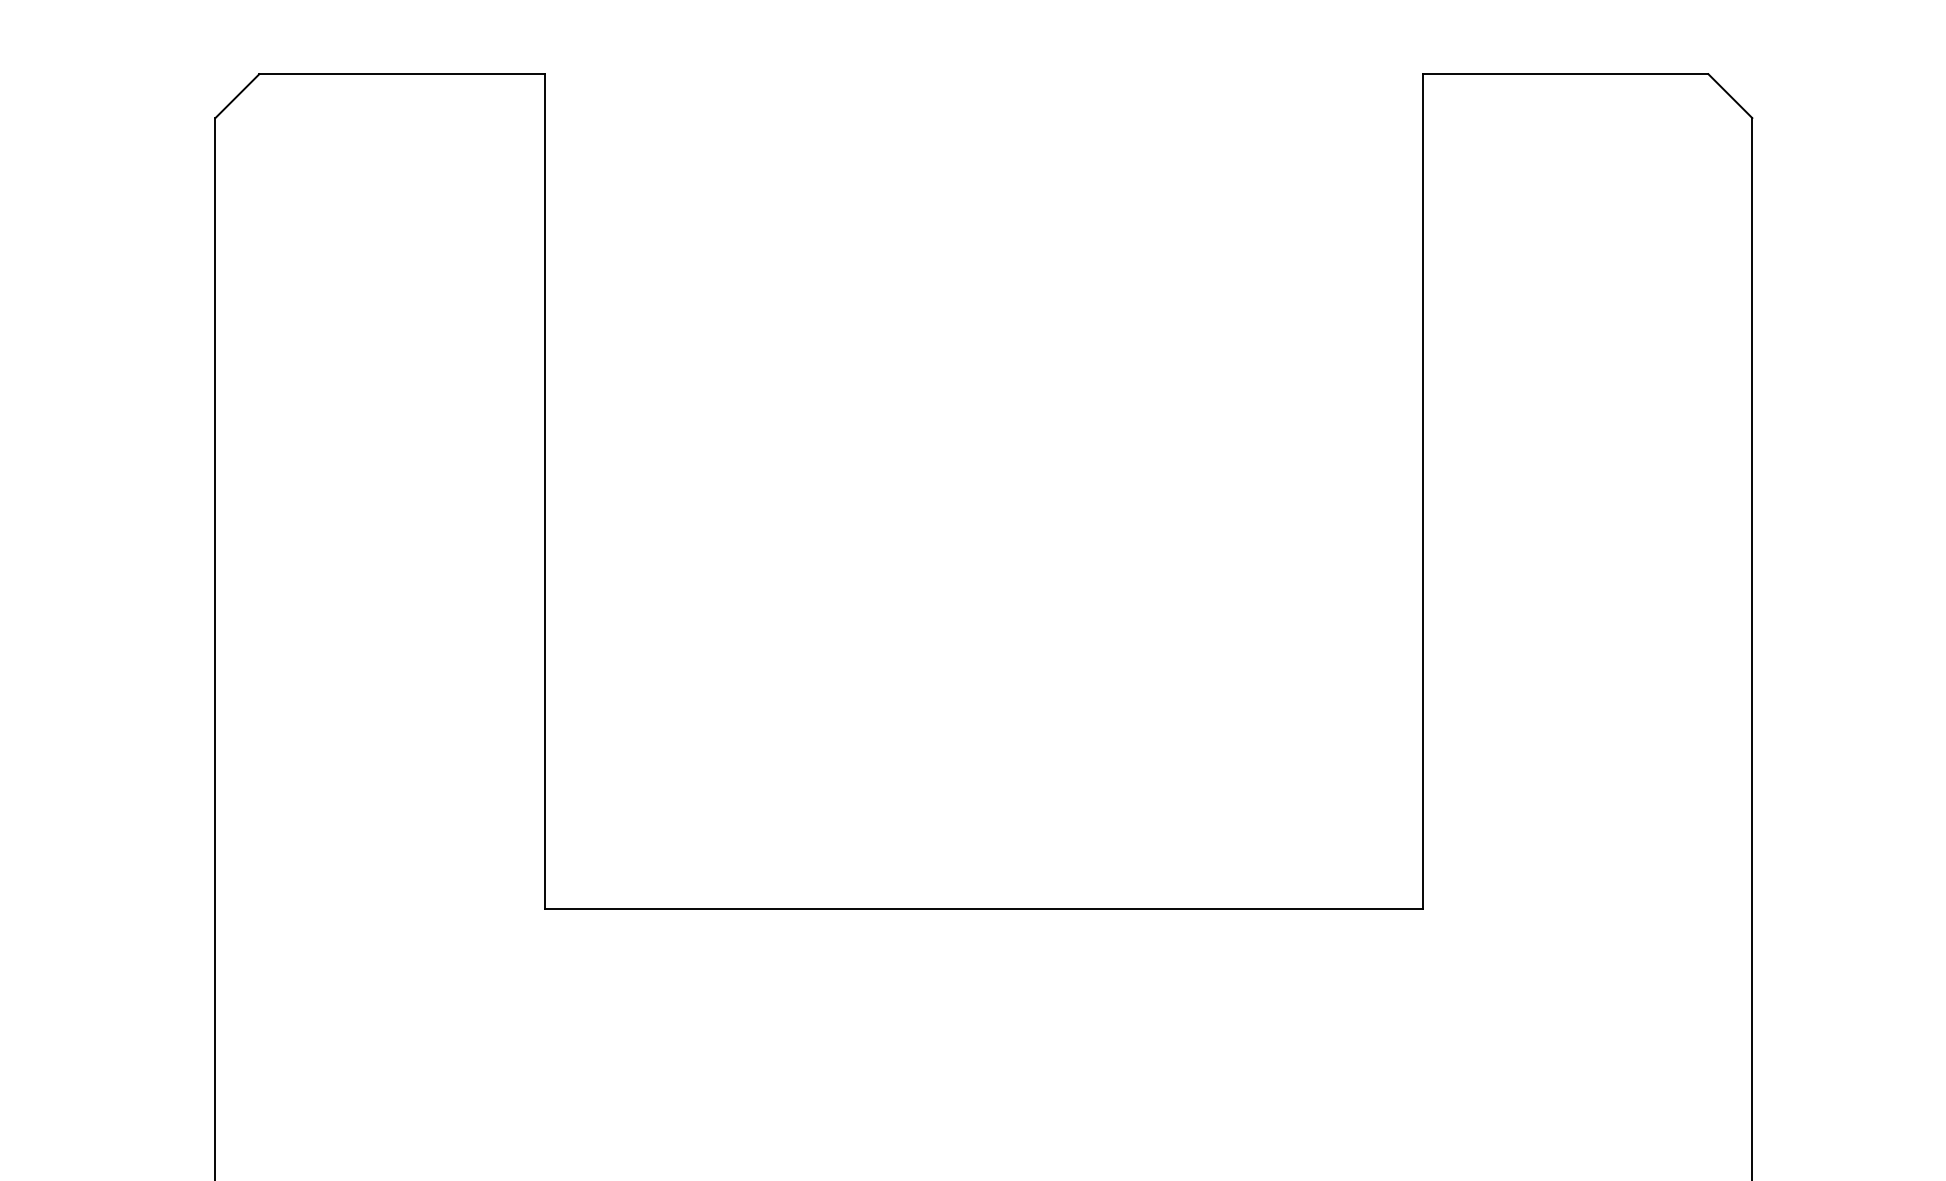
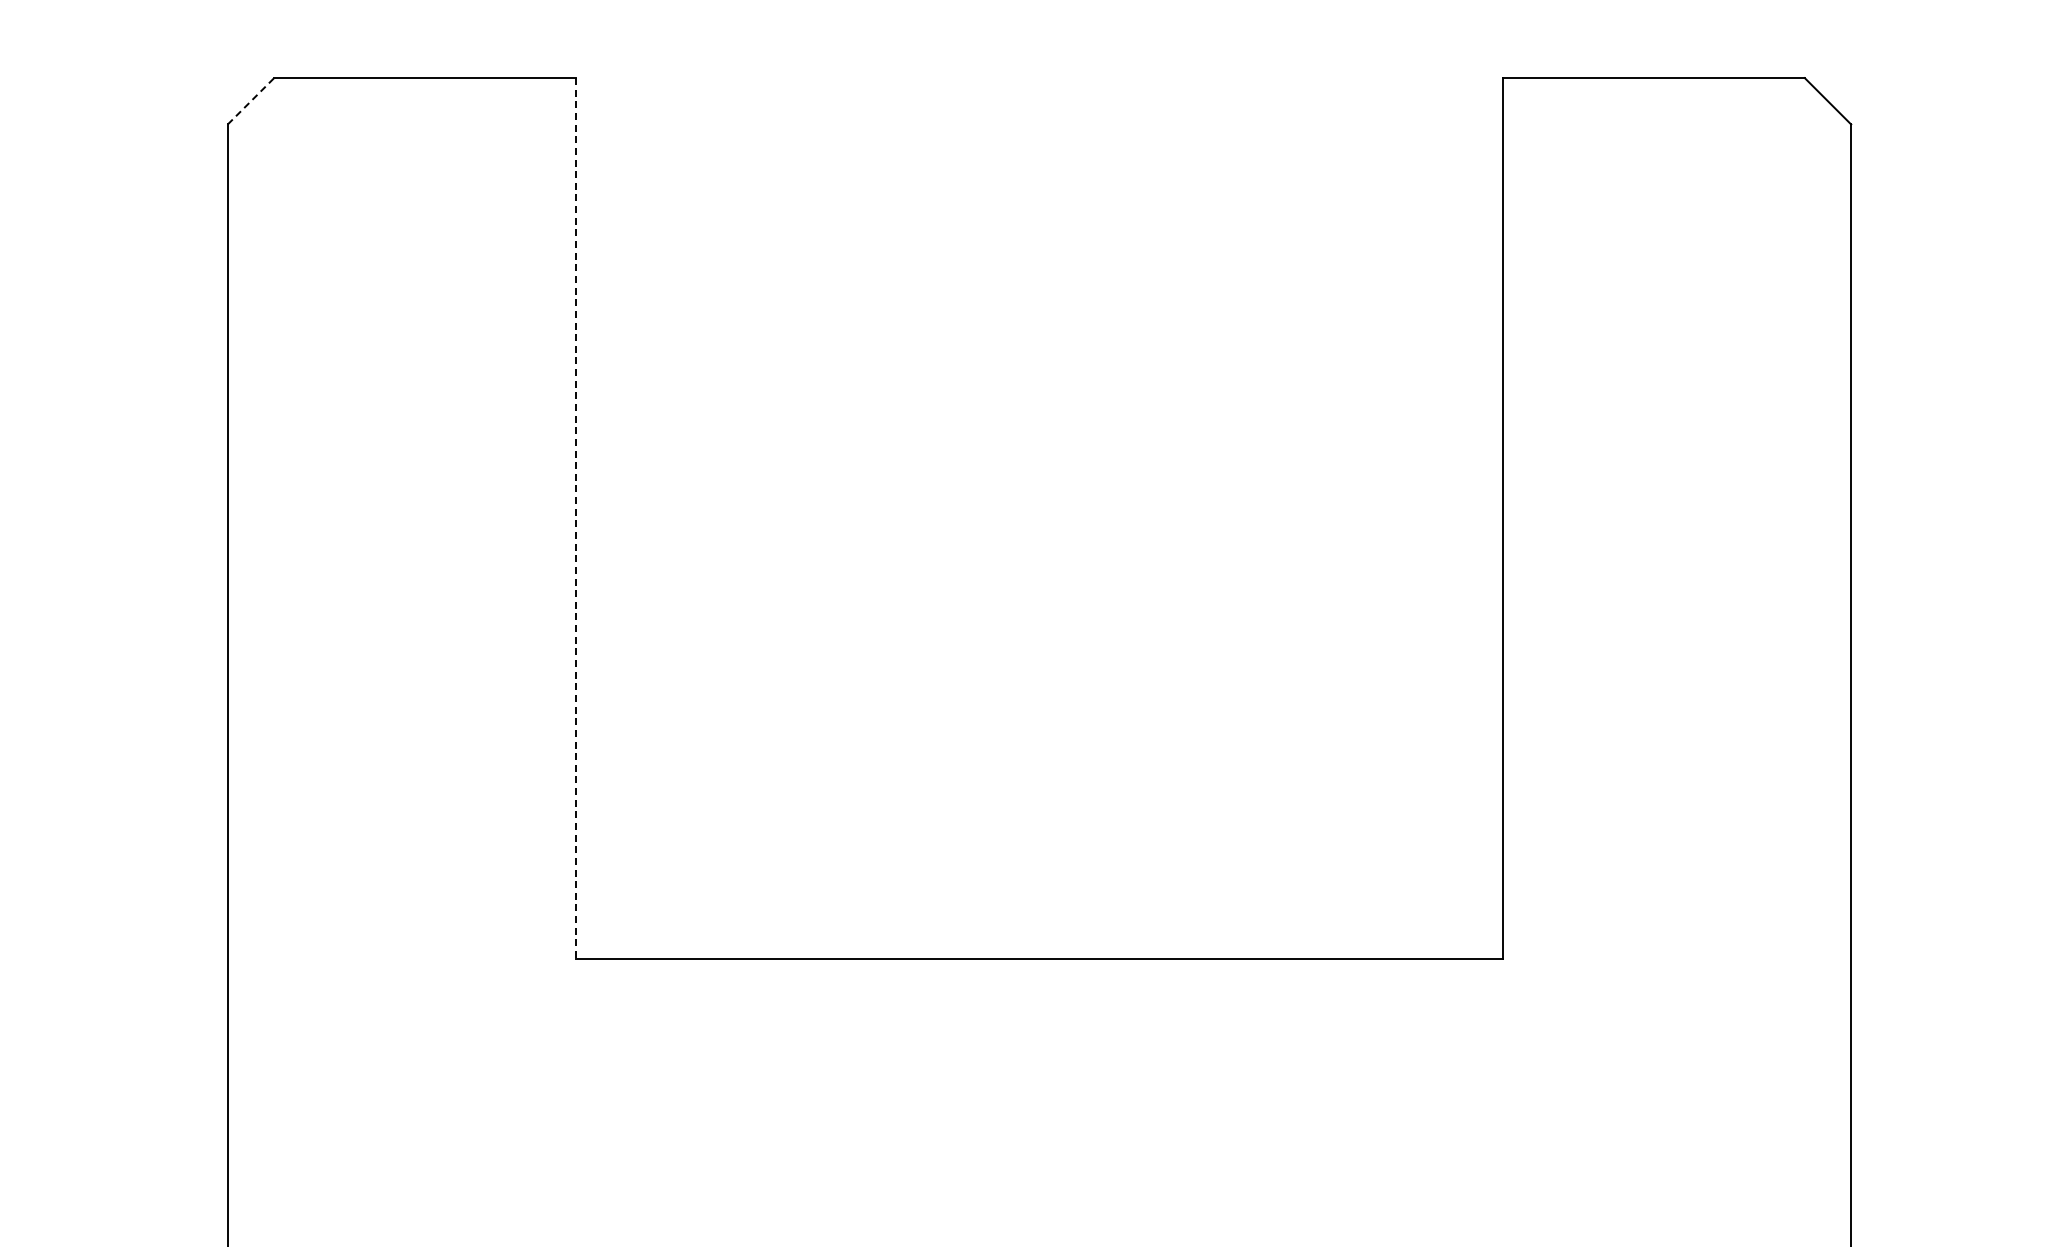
line: (236, 96) -> (250, 101), solid -> dashed
line: (544, 491) -> (575, 518), solid -> dashed

